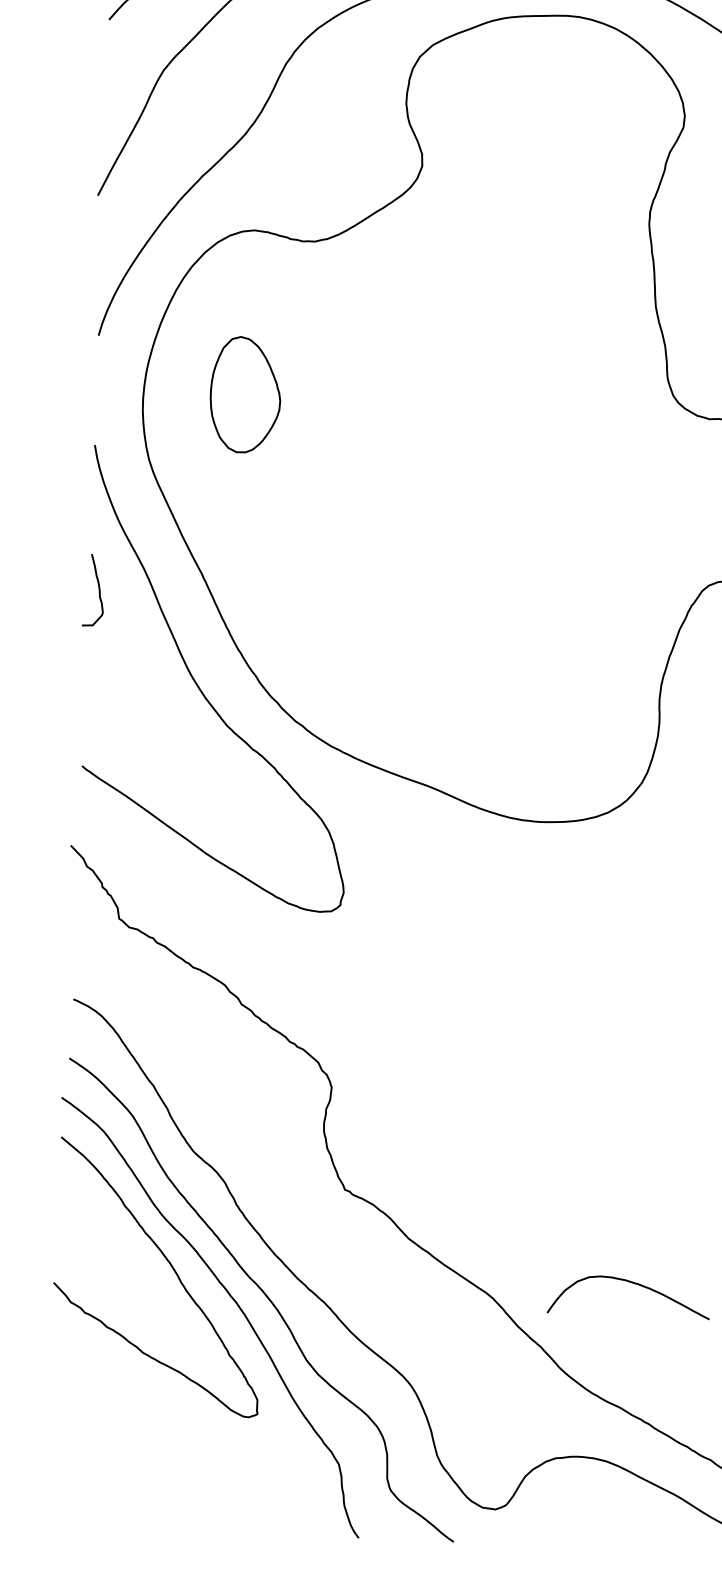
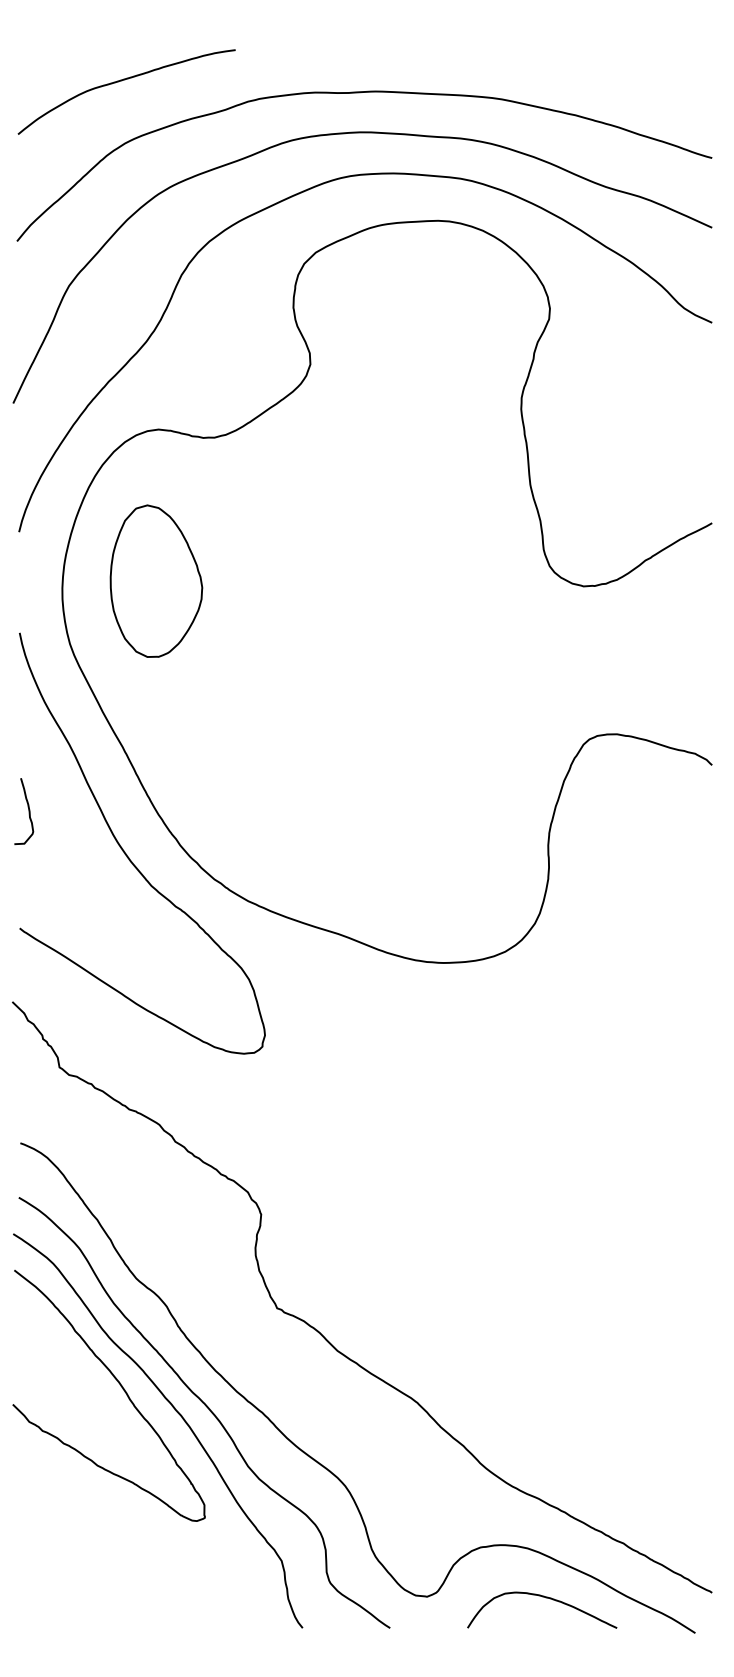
part: (245, 394) -> (156, 580), size x1.43
curve: (98, 590) -> (28, 811), moved
curve: (633, 1284) -> (545, 1598), moved

